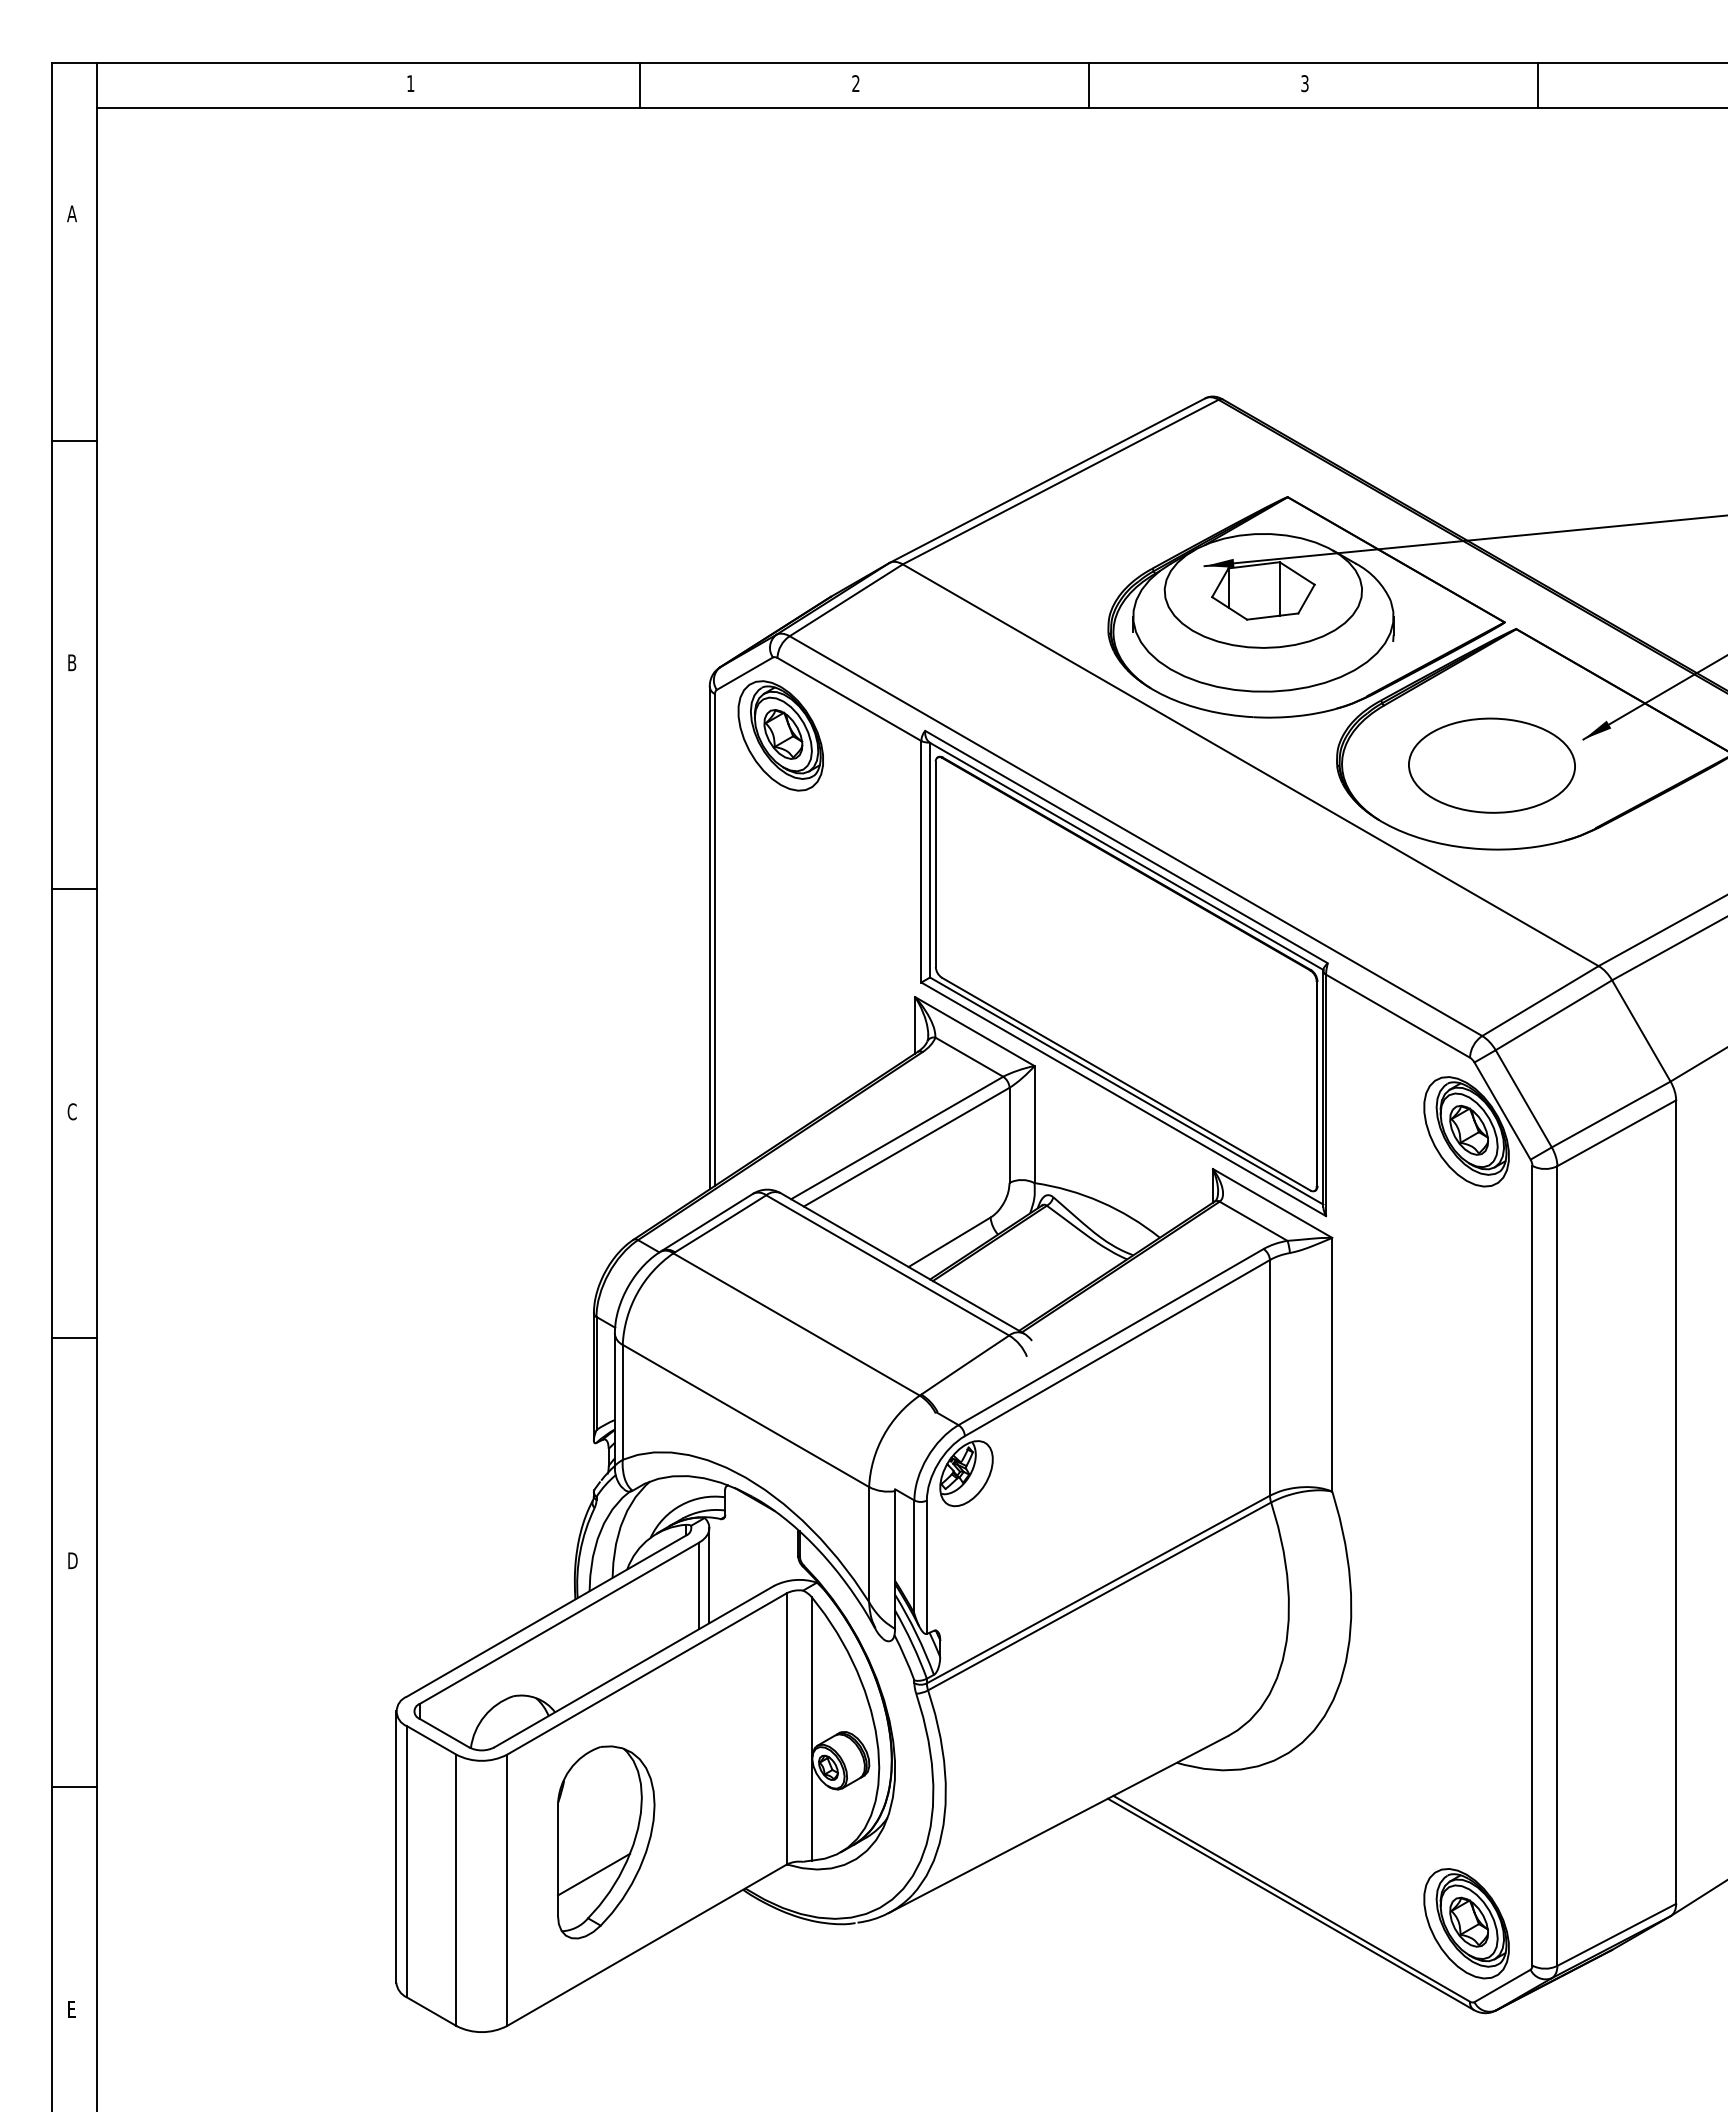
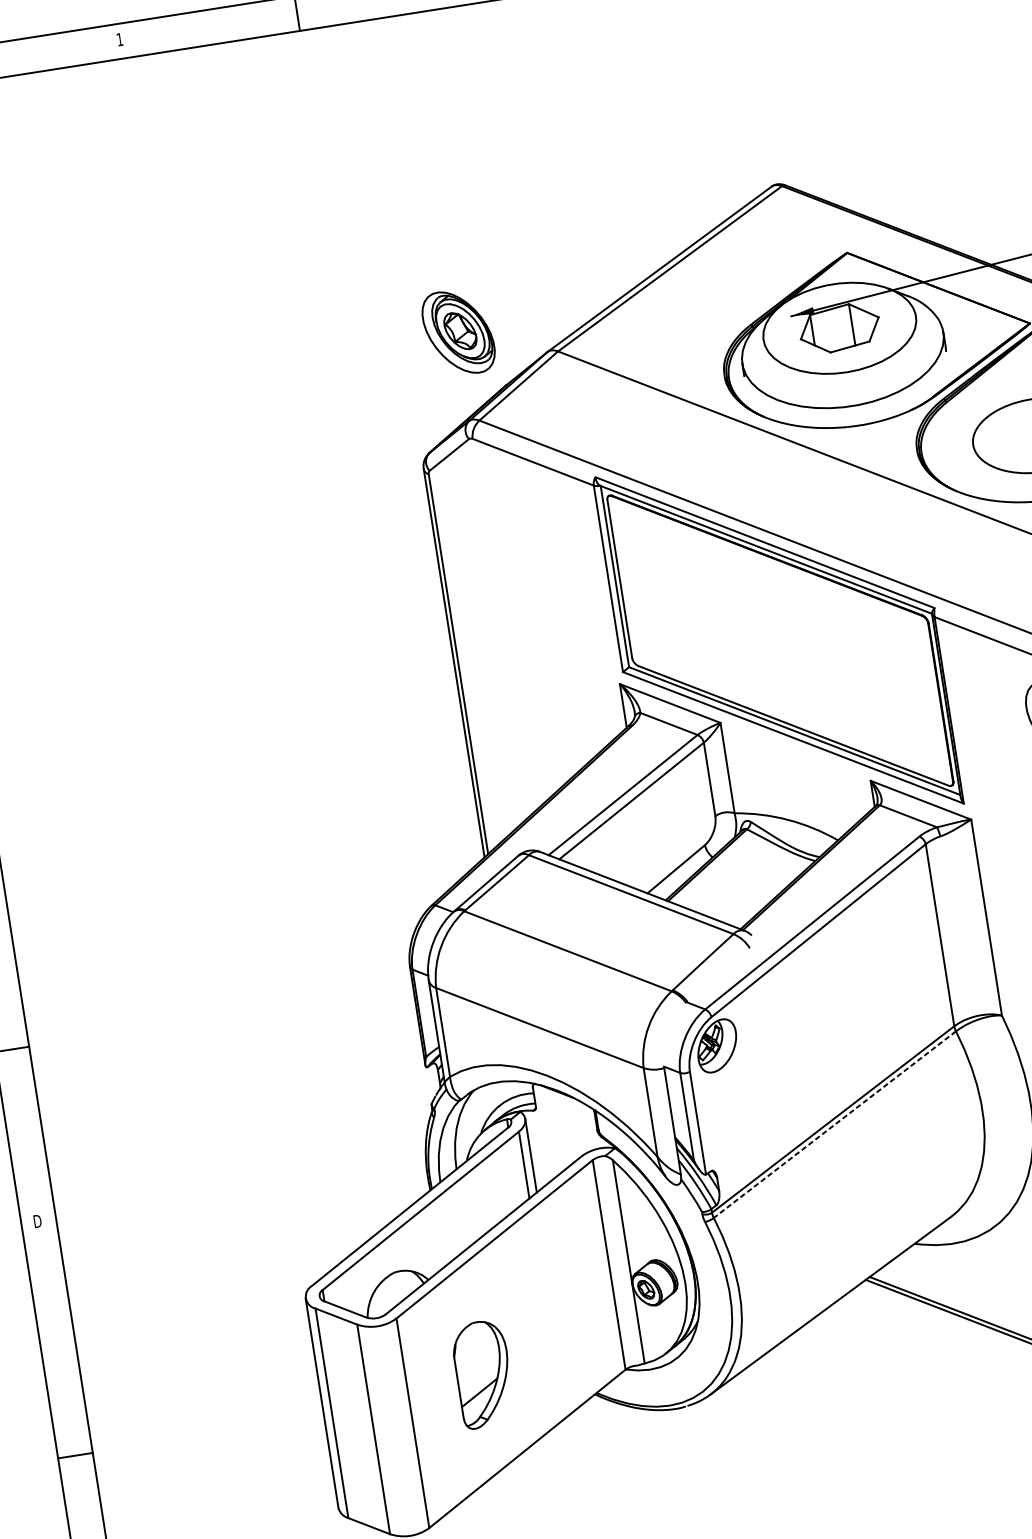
part: (780, 735) -> (458, 332), moved
line: (1100, 1595) -> (835, 1123), solid -> dashed
line: (73, 1787) -> (74, 1455), moved
part: (605, 1842) -> (483, 1374), size x0.7

